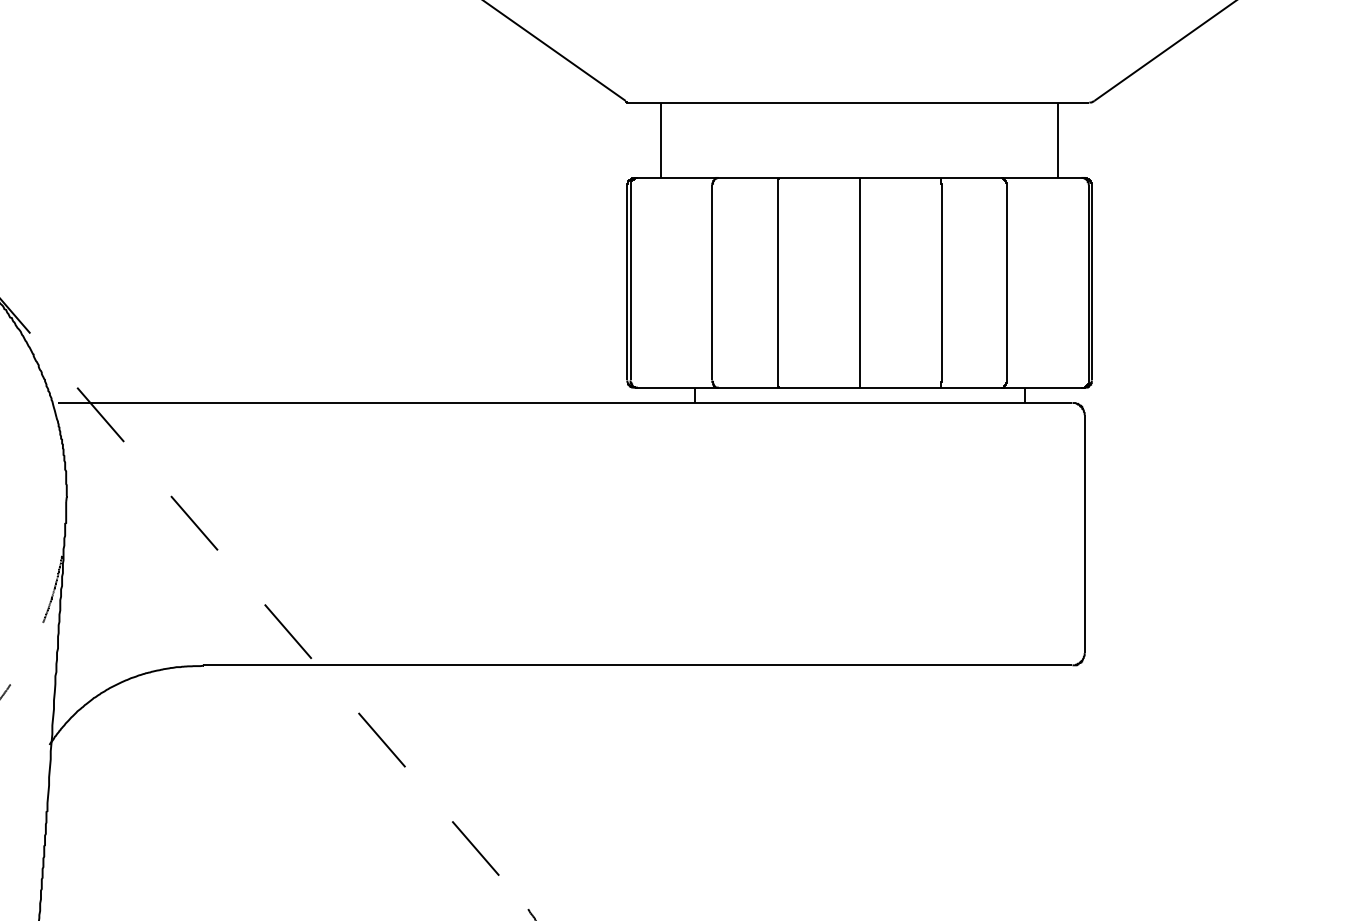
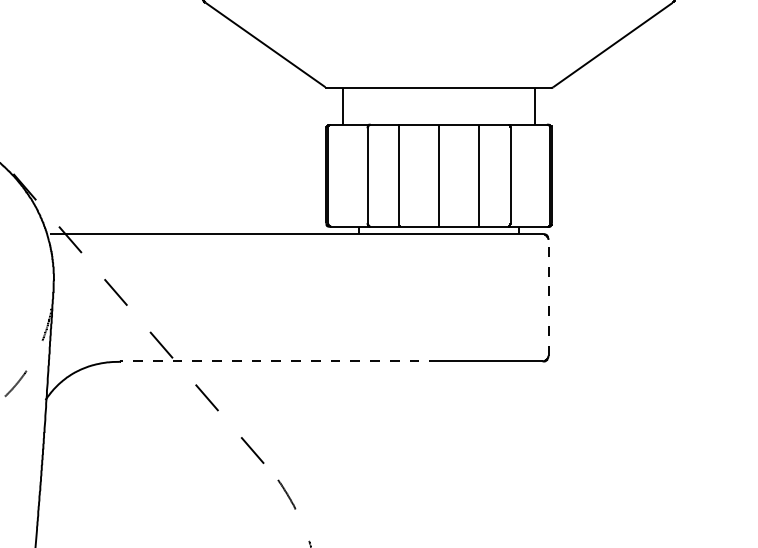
line: (1084, 533) -> (548, 297), solid -> dashed
line: (531, 665) -> (279, 361), solid -> dashed

